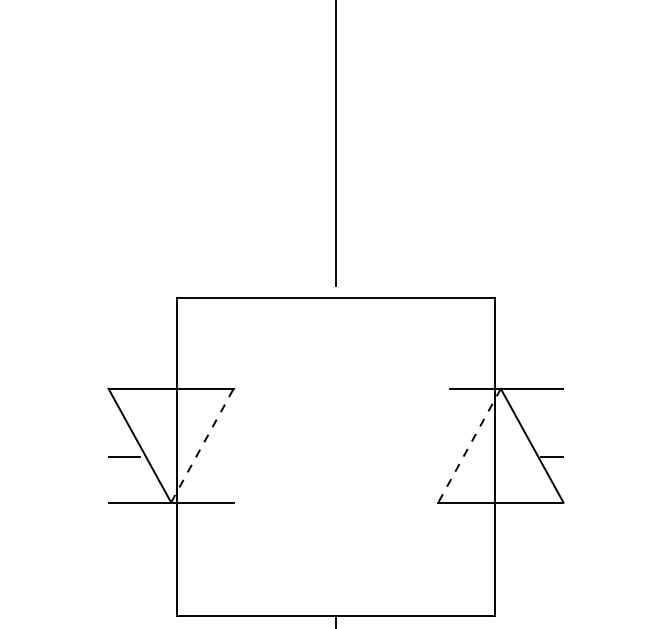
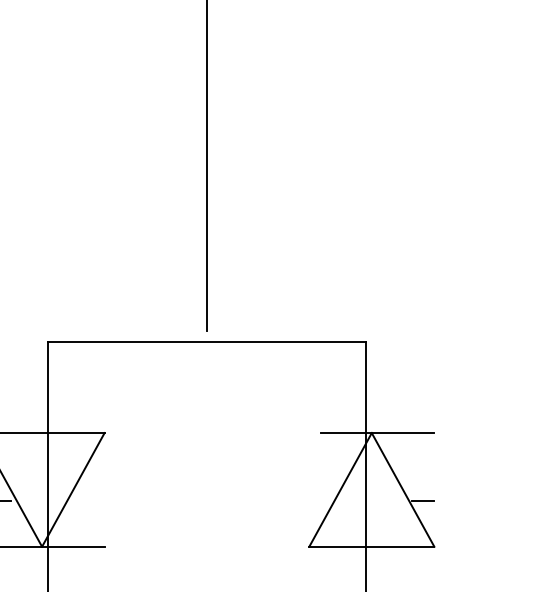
line: (202, 445) -> (73, 489), dashed -> solid
line: (469, 445) -> (340, 489), dashed -> solid

